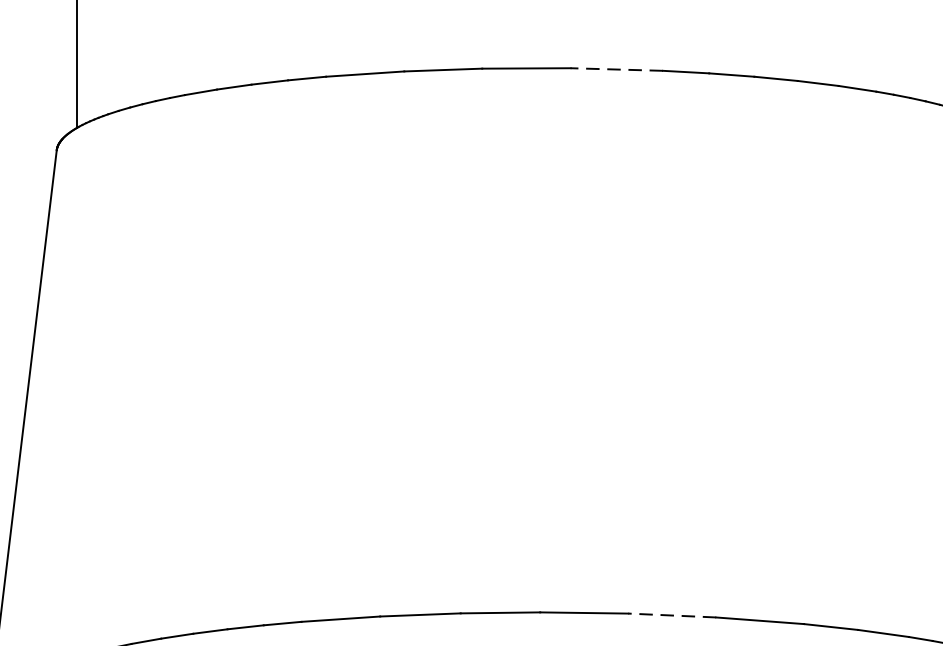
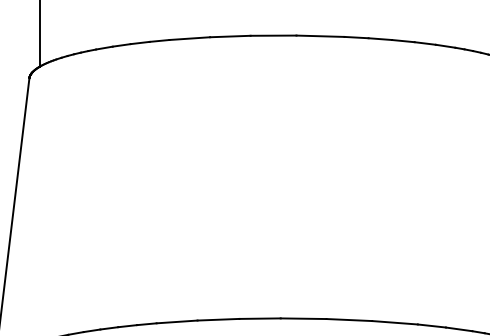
line: (616, 69) -> (320, 36), dashed -> solid
line: (672, 616) -> (349, 320), dashed -> solid

